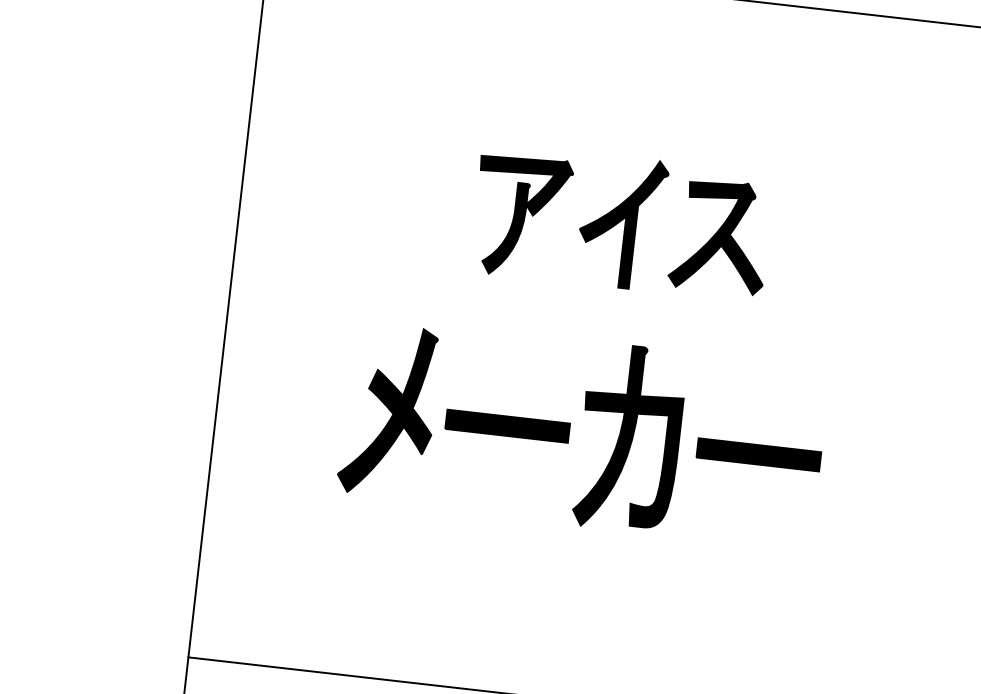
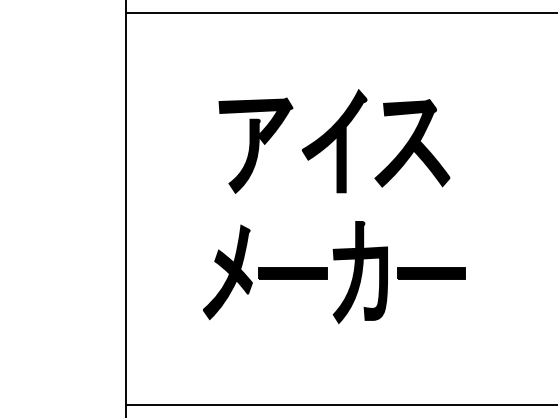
part: (621, 222) -> (334, 141), size x1.43
part: (570, 431) -> (327, 272), moved

